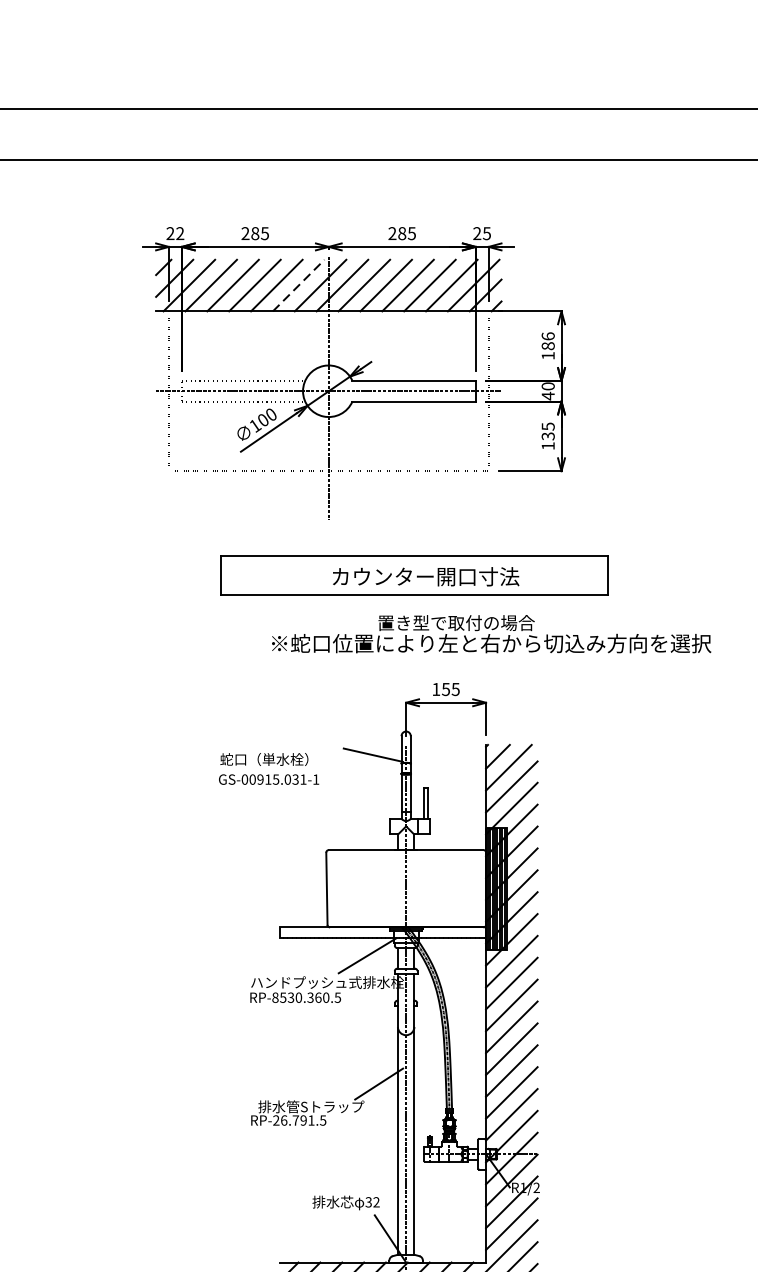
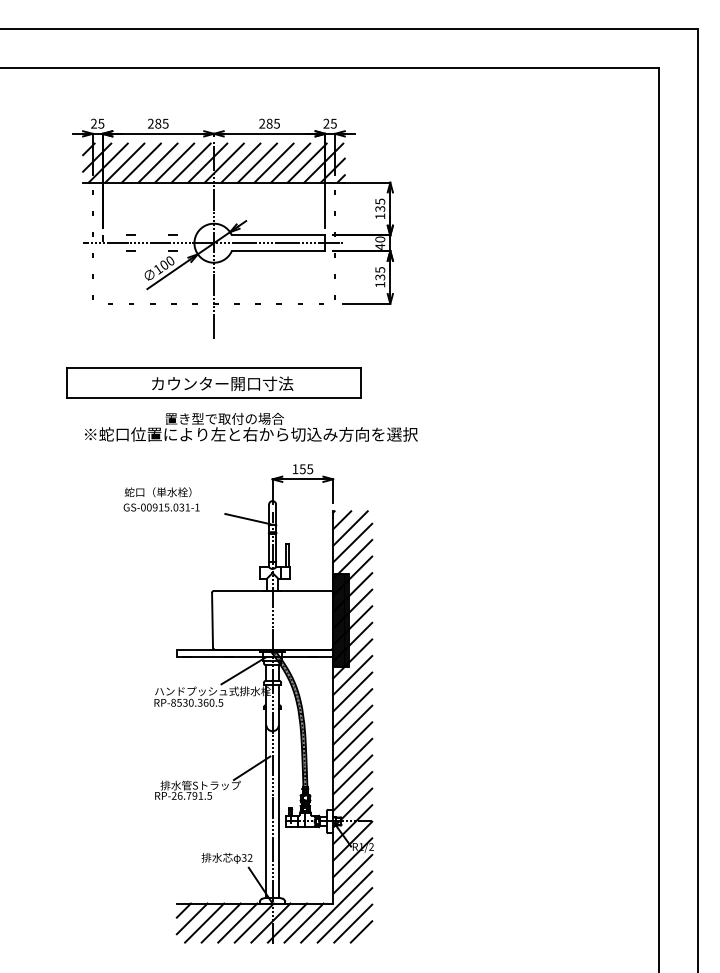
text: (180, 233) -> (101, 123), 22 -> 25
line: (299, 286) -> (191, 163), dashed -> solid
text: (548, 340) -> (380, 204), 186 -> 135
part: (413, 575) -> (213, 382), moved
text: (491, 633) -> (251, 426), moved
text: (268, 768) -> (161, 499), moved

